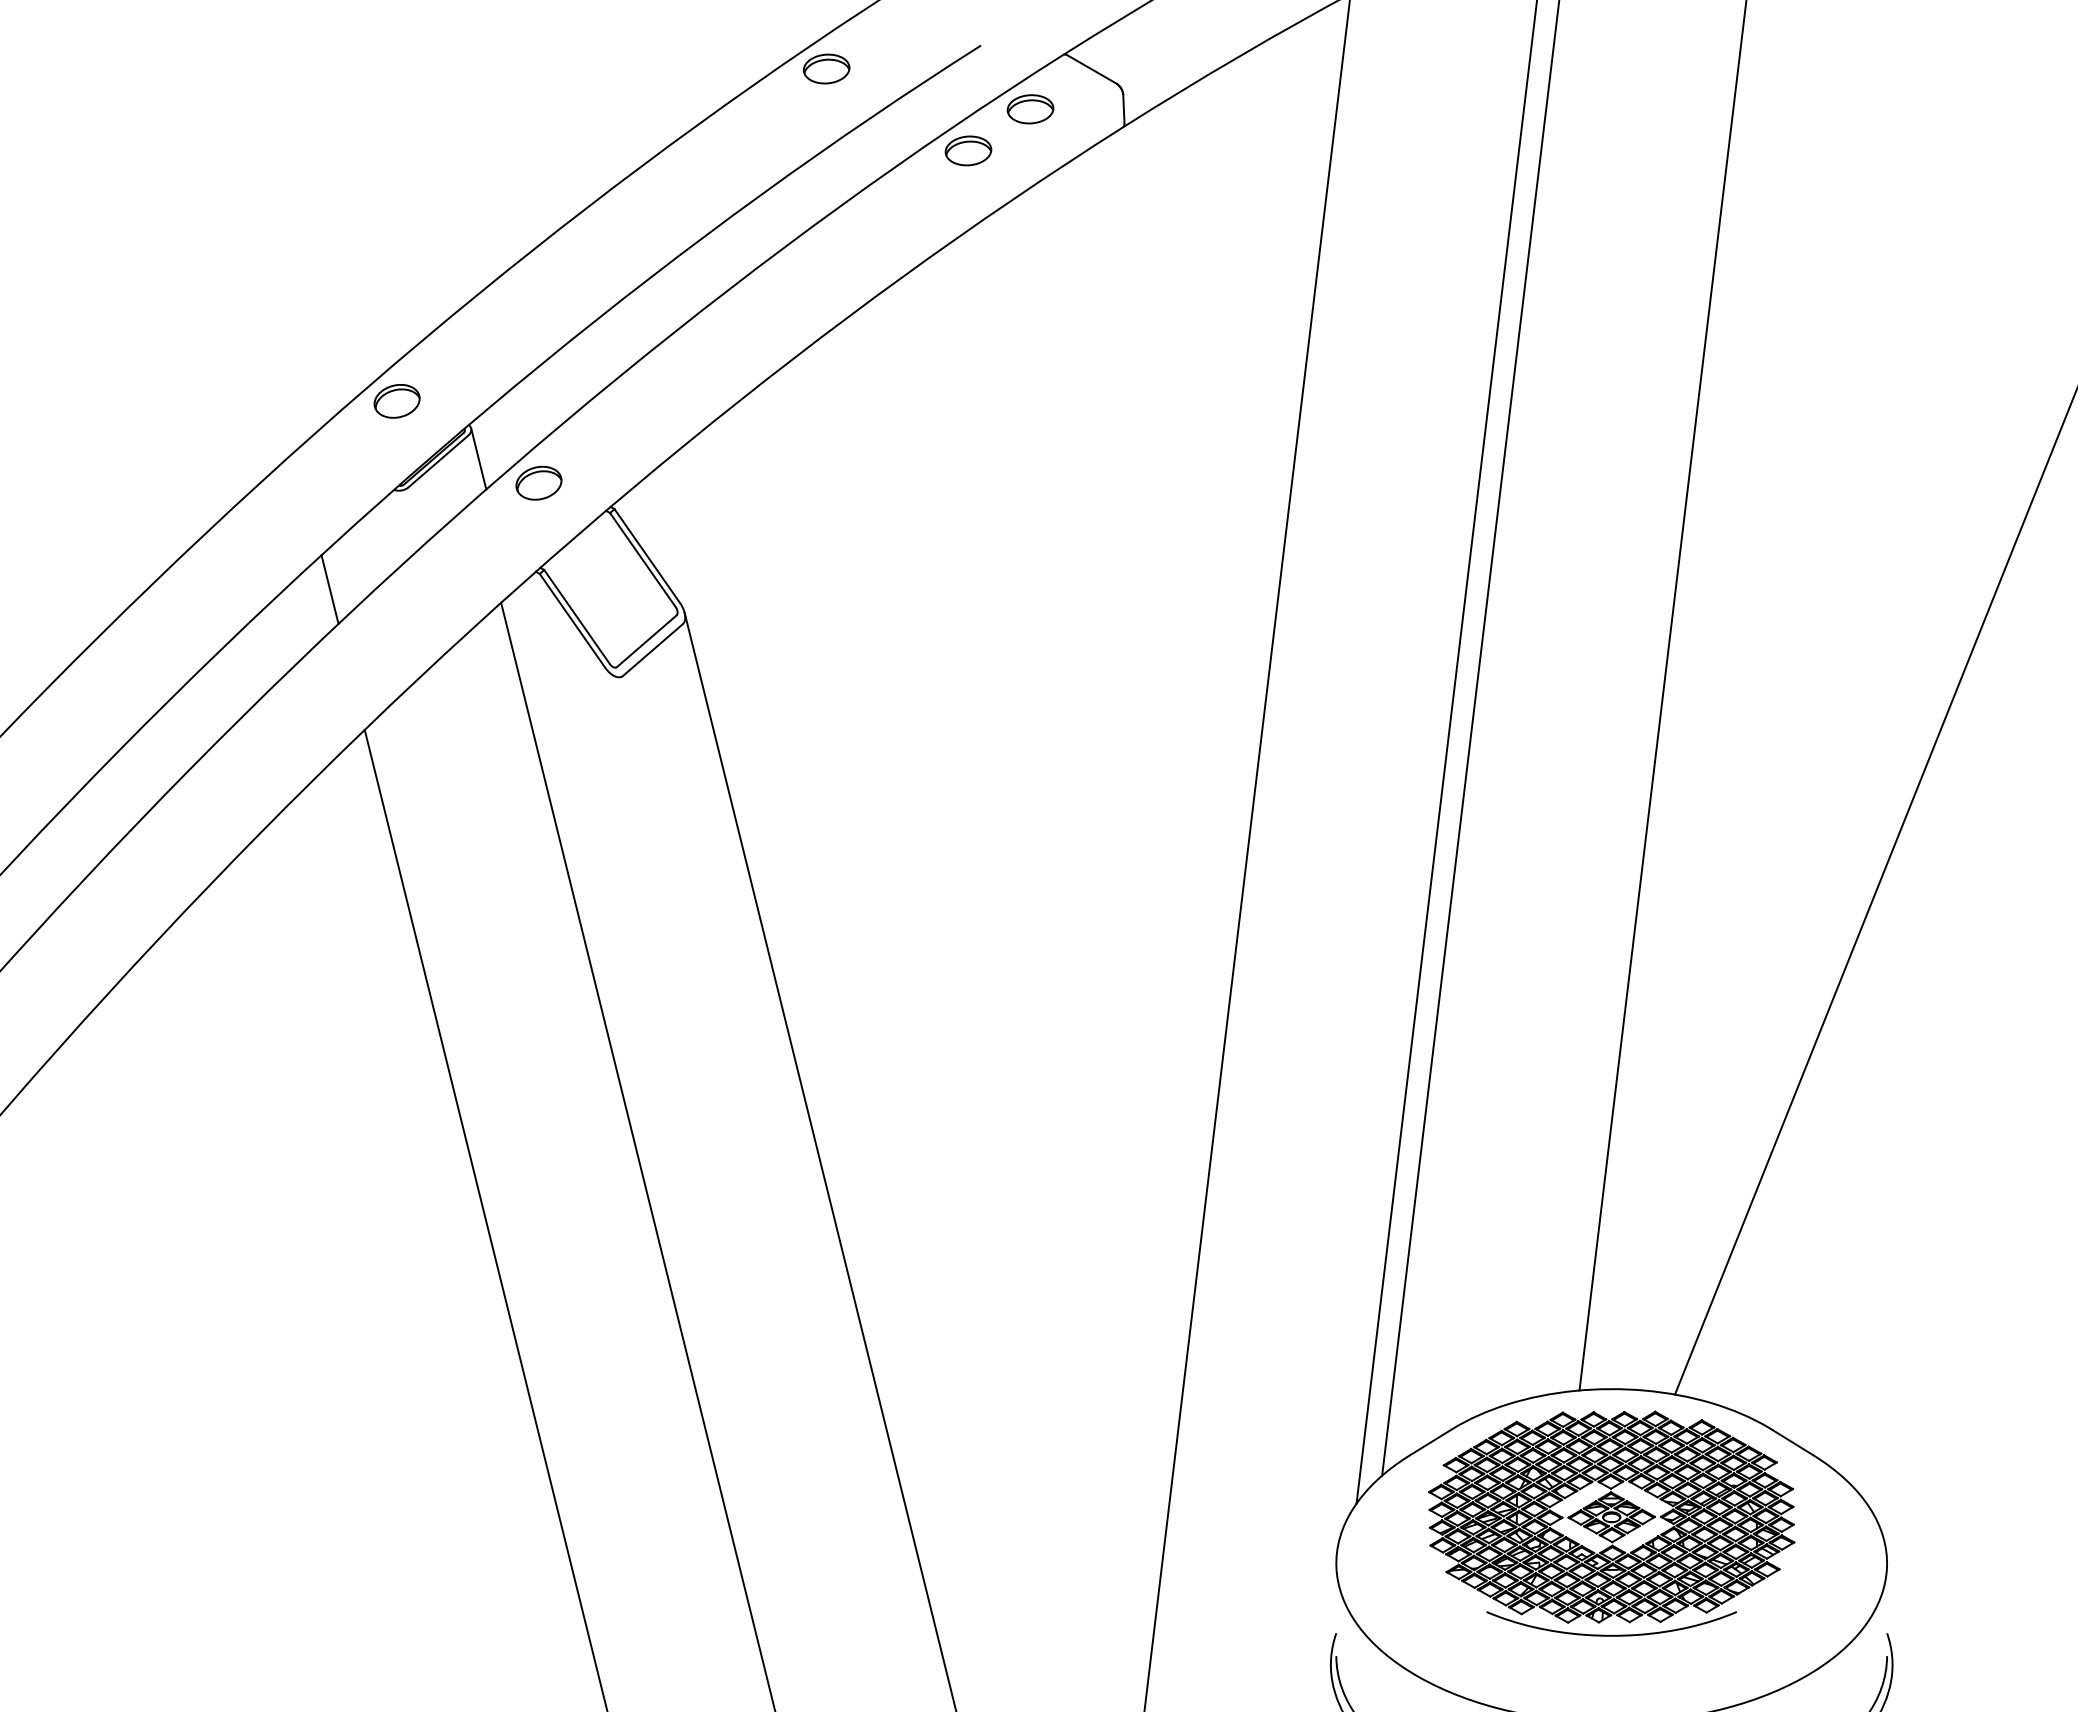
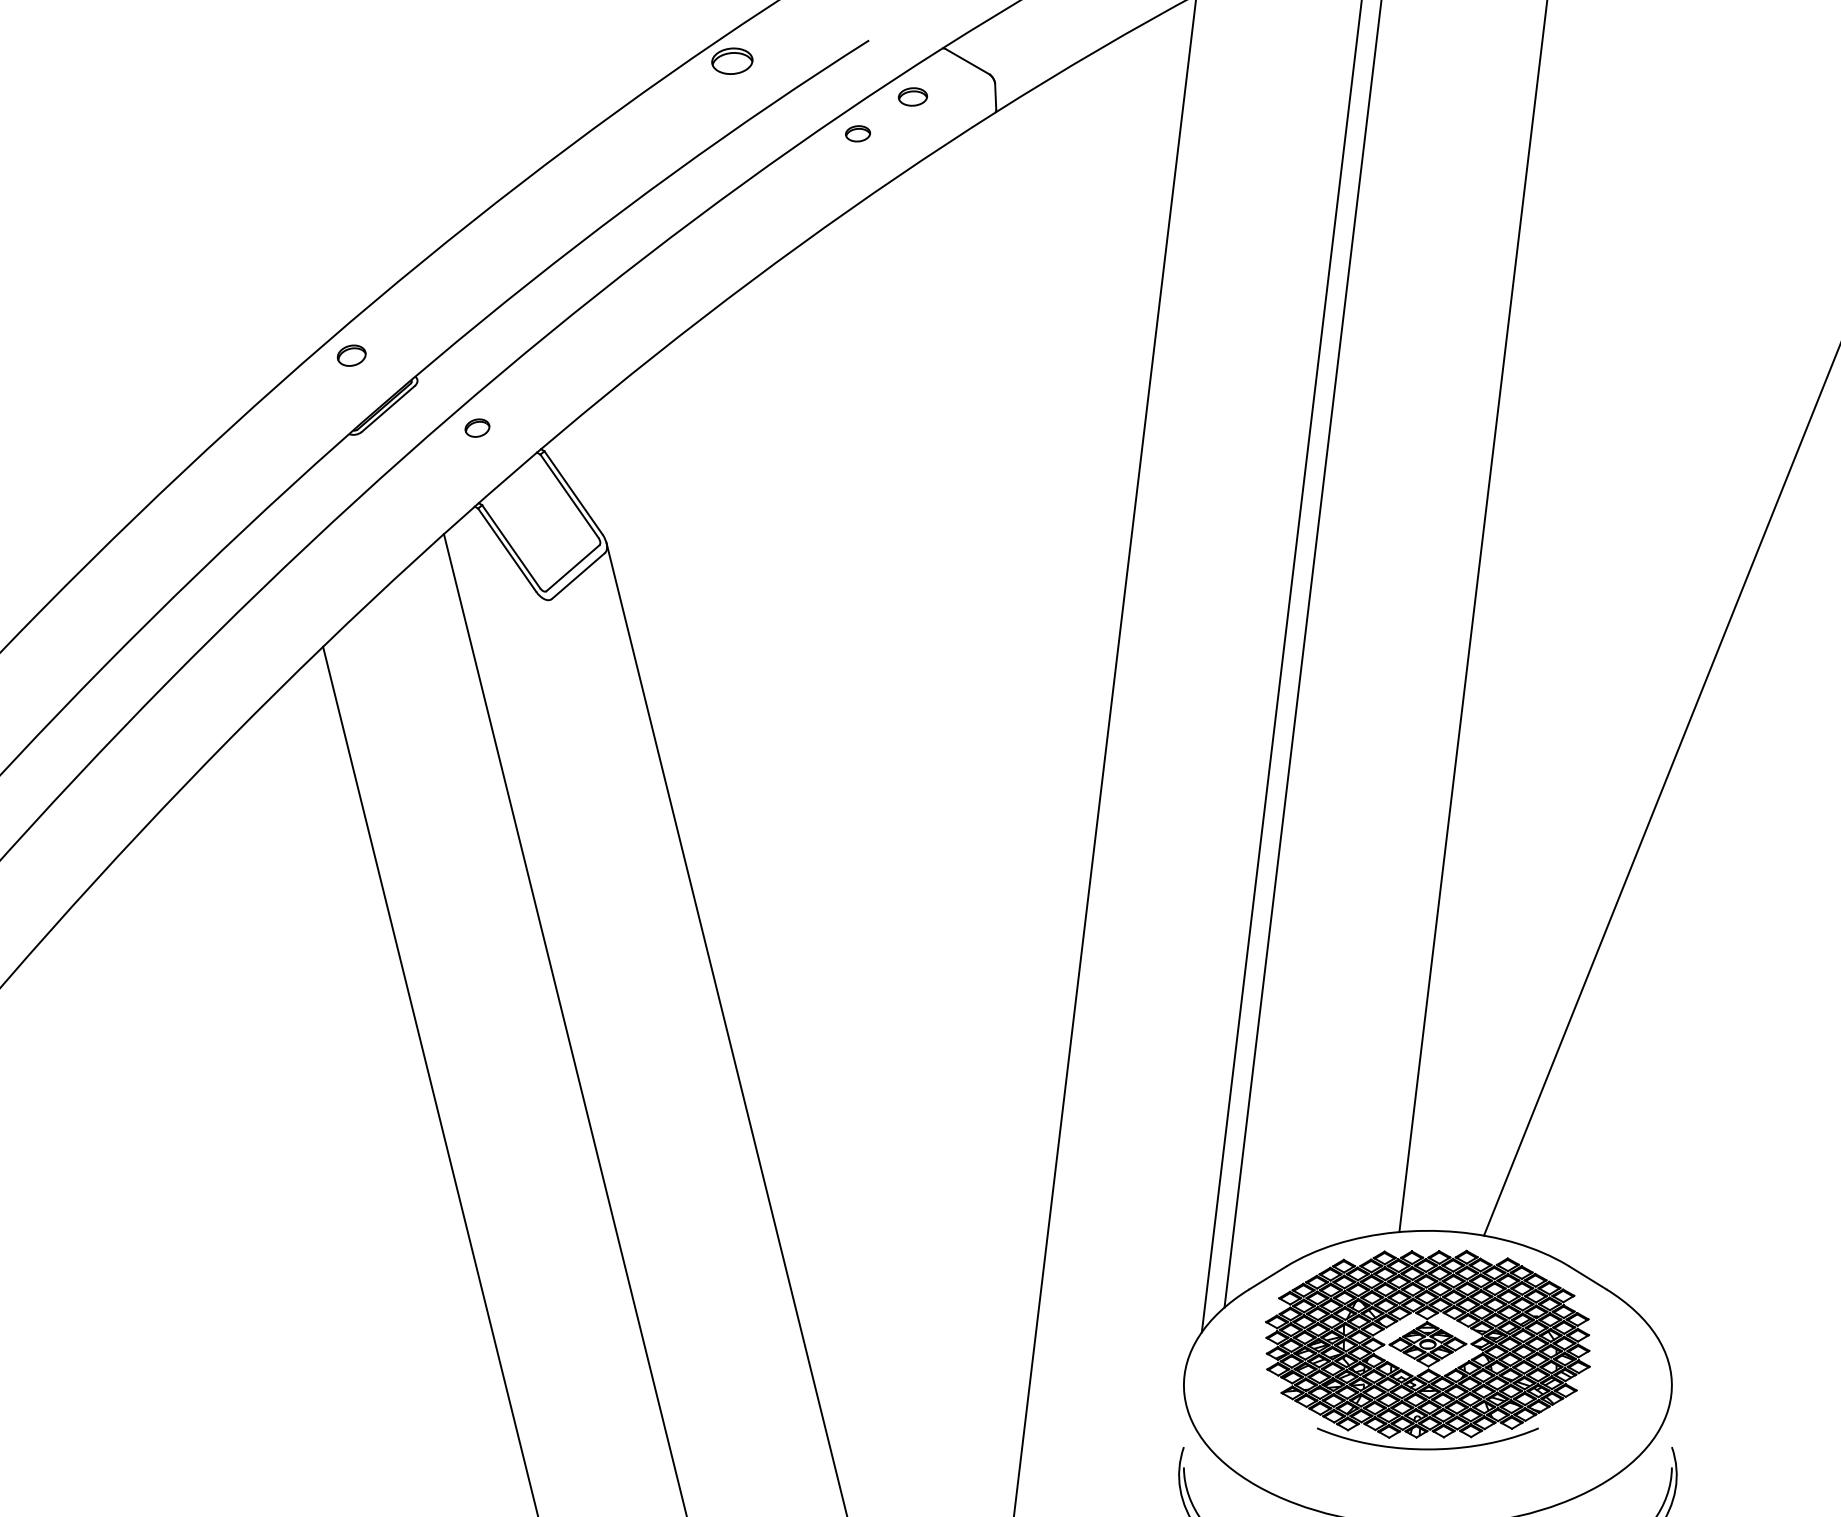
part: (1030, 109) -> (912, 97), size x0.7
part: (968, 150) -> (858, 133), size x0.6
part: (396, 401) -> (351, 355), size x0.7
line: (478, 458) -> (423, 406), removed
part: (538, 482) -> (477, 427), size x0.6
line: (329, 589) -> (291, 522), removed

